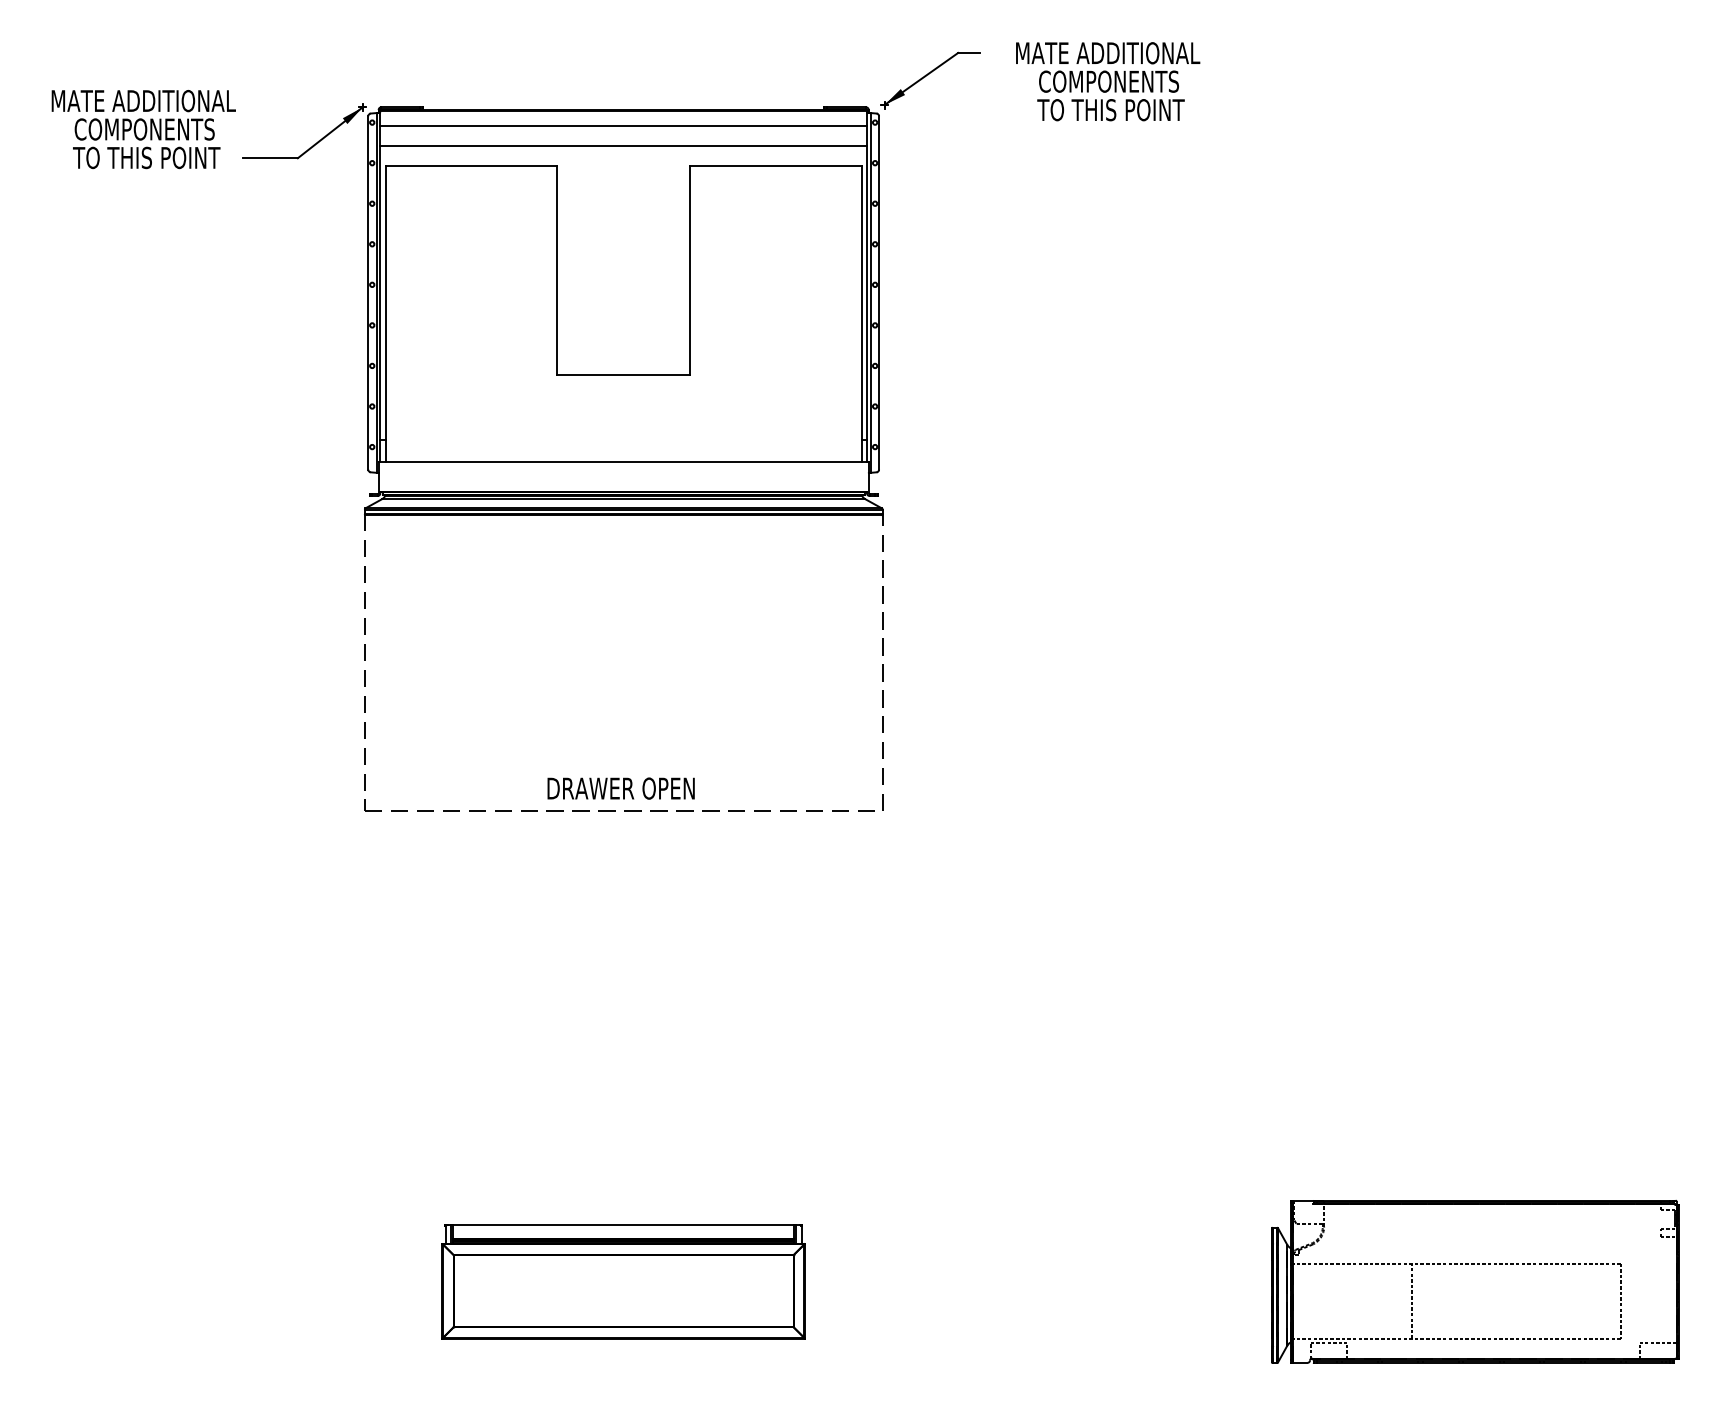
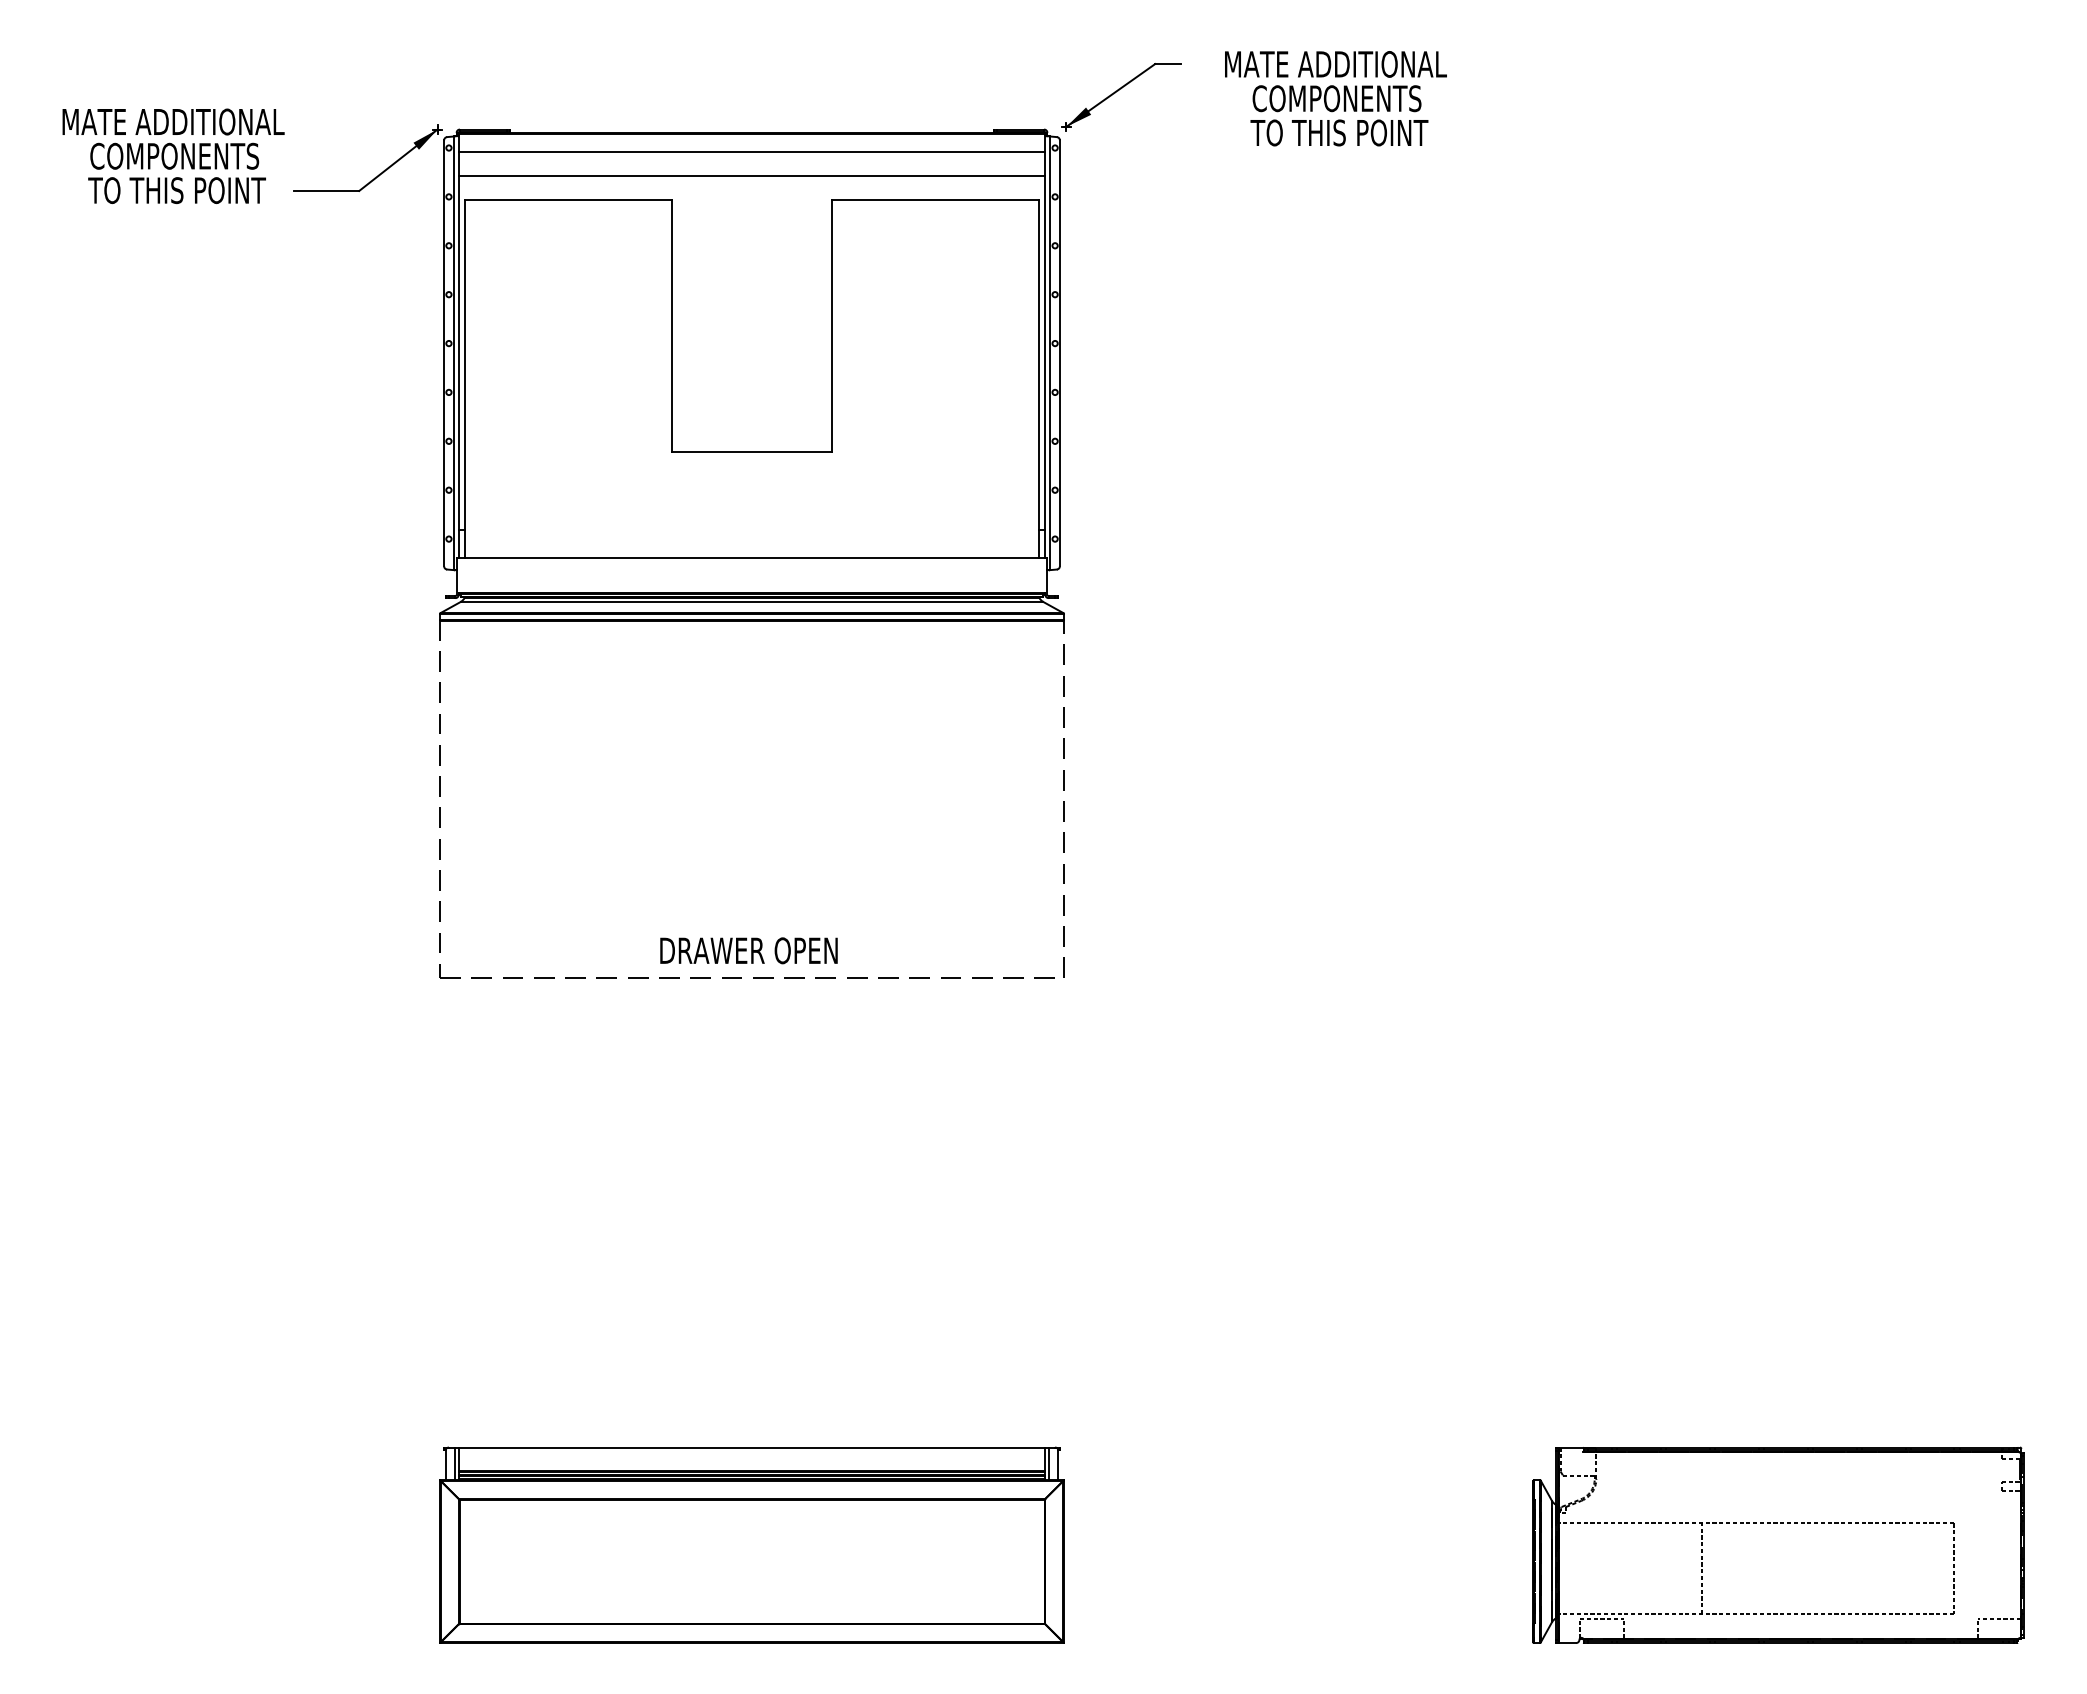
part: (623, 1281) -> (751, 1544), size x1.43

